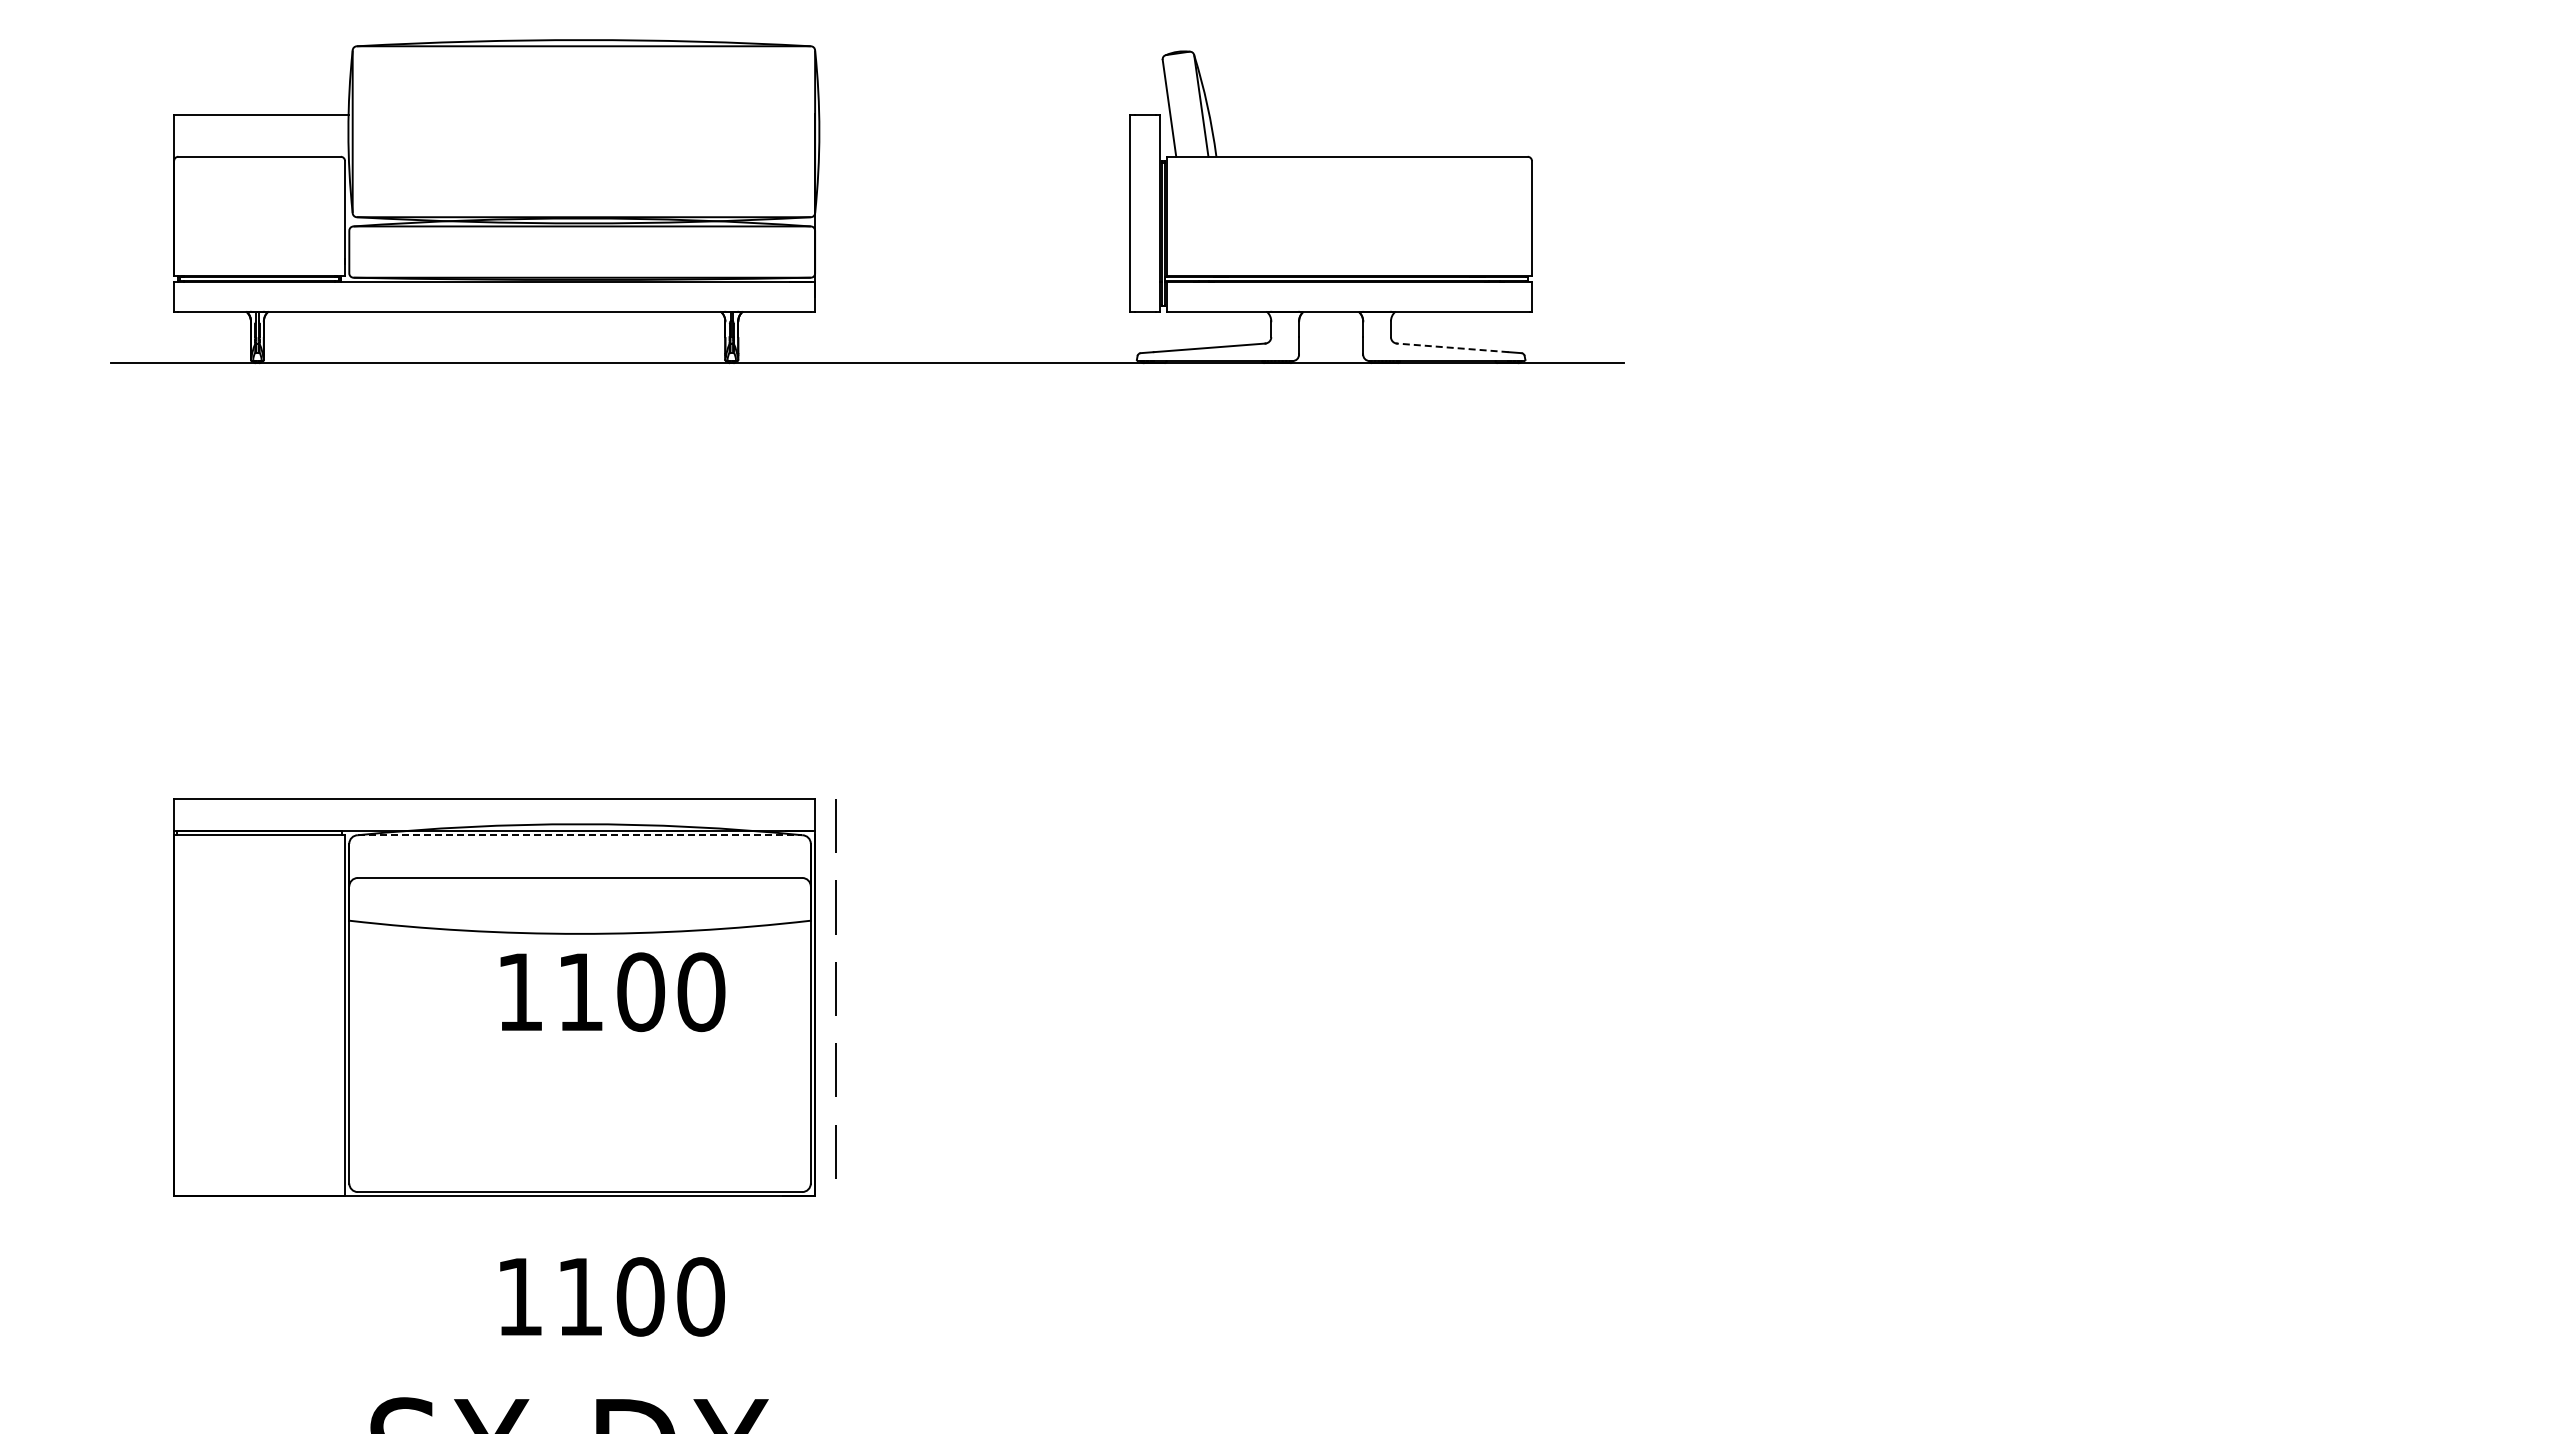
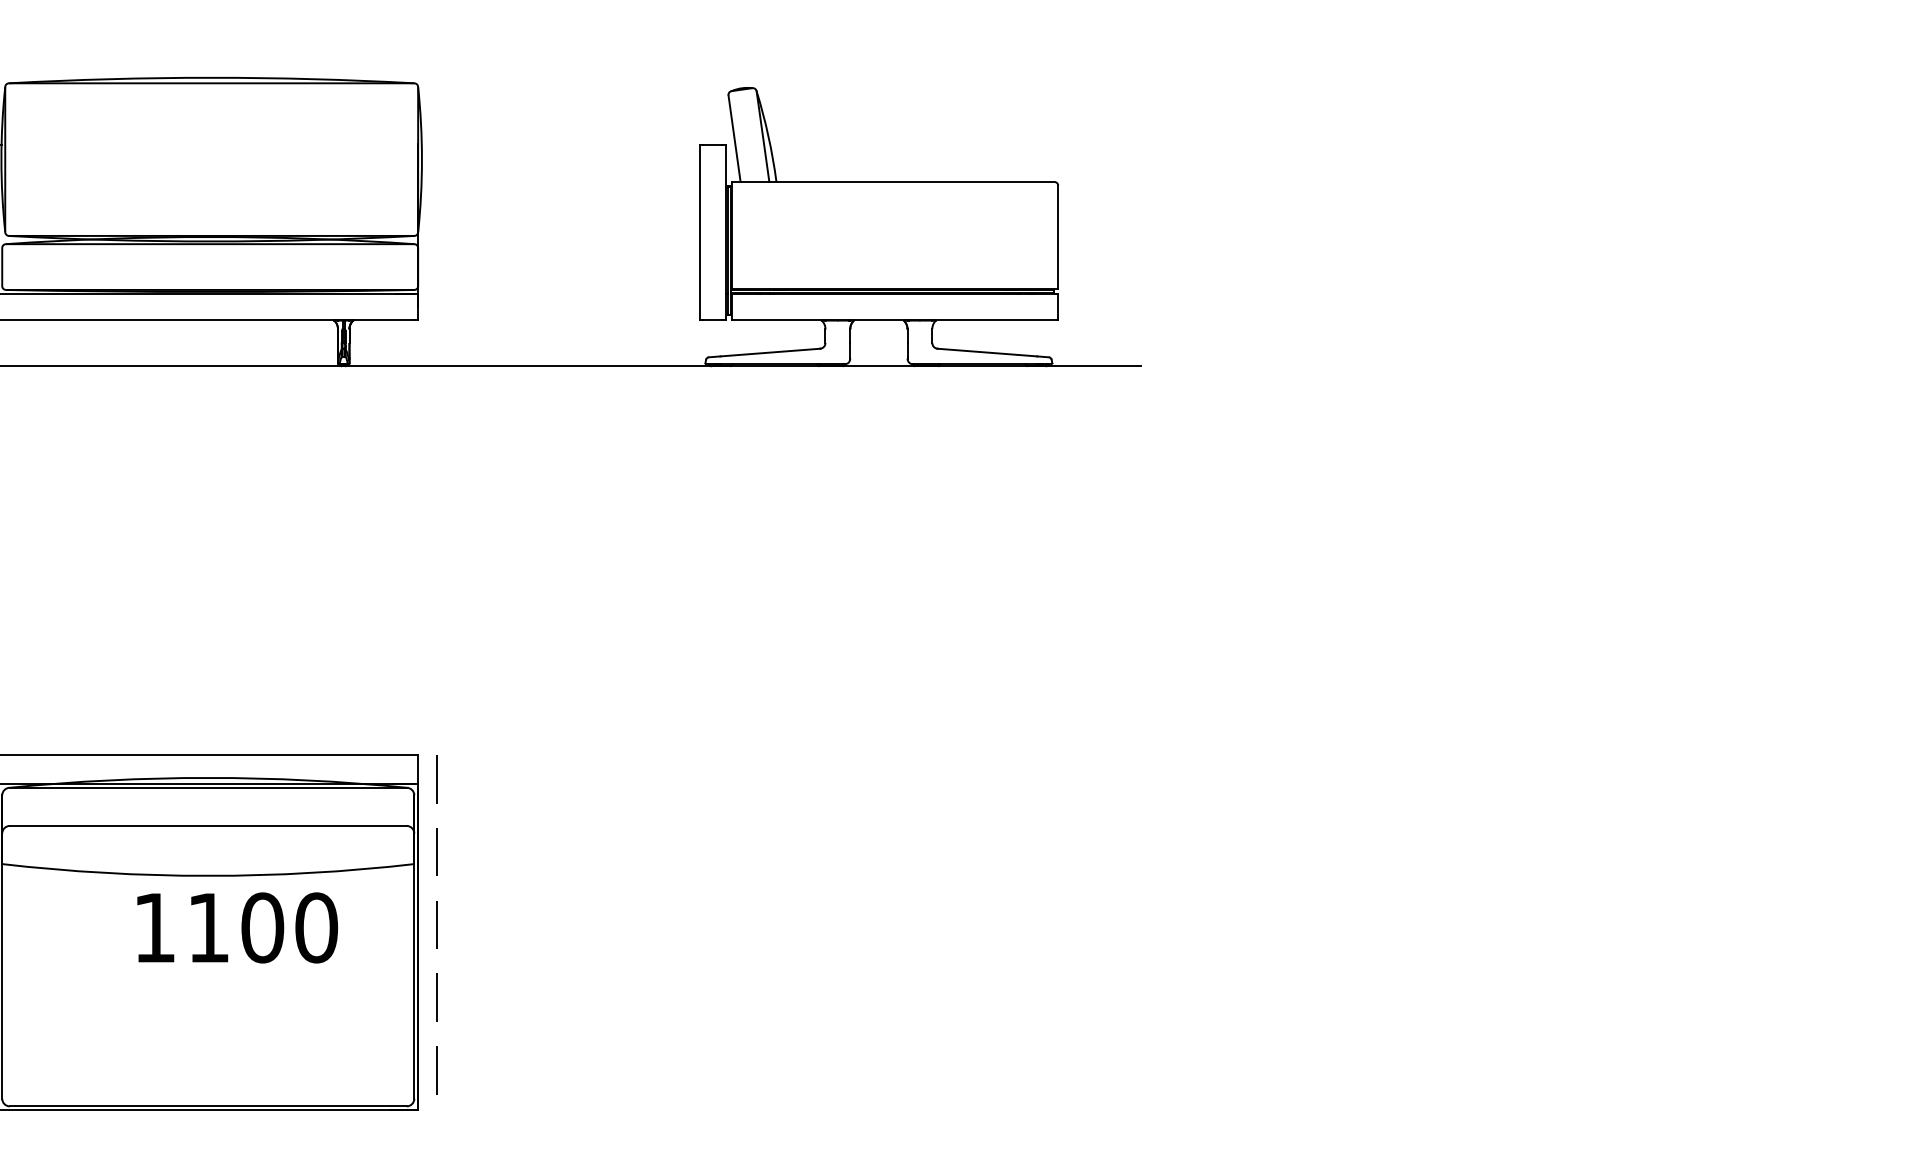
line: (1452, 347) -> (987, 352), dashed -> solid
line: (580, 835) -> (208, 788), dashed -> solid

